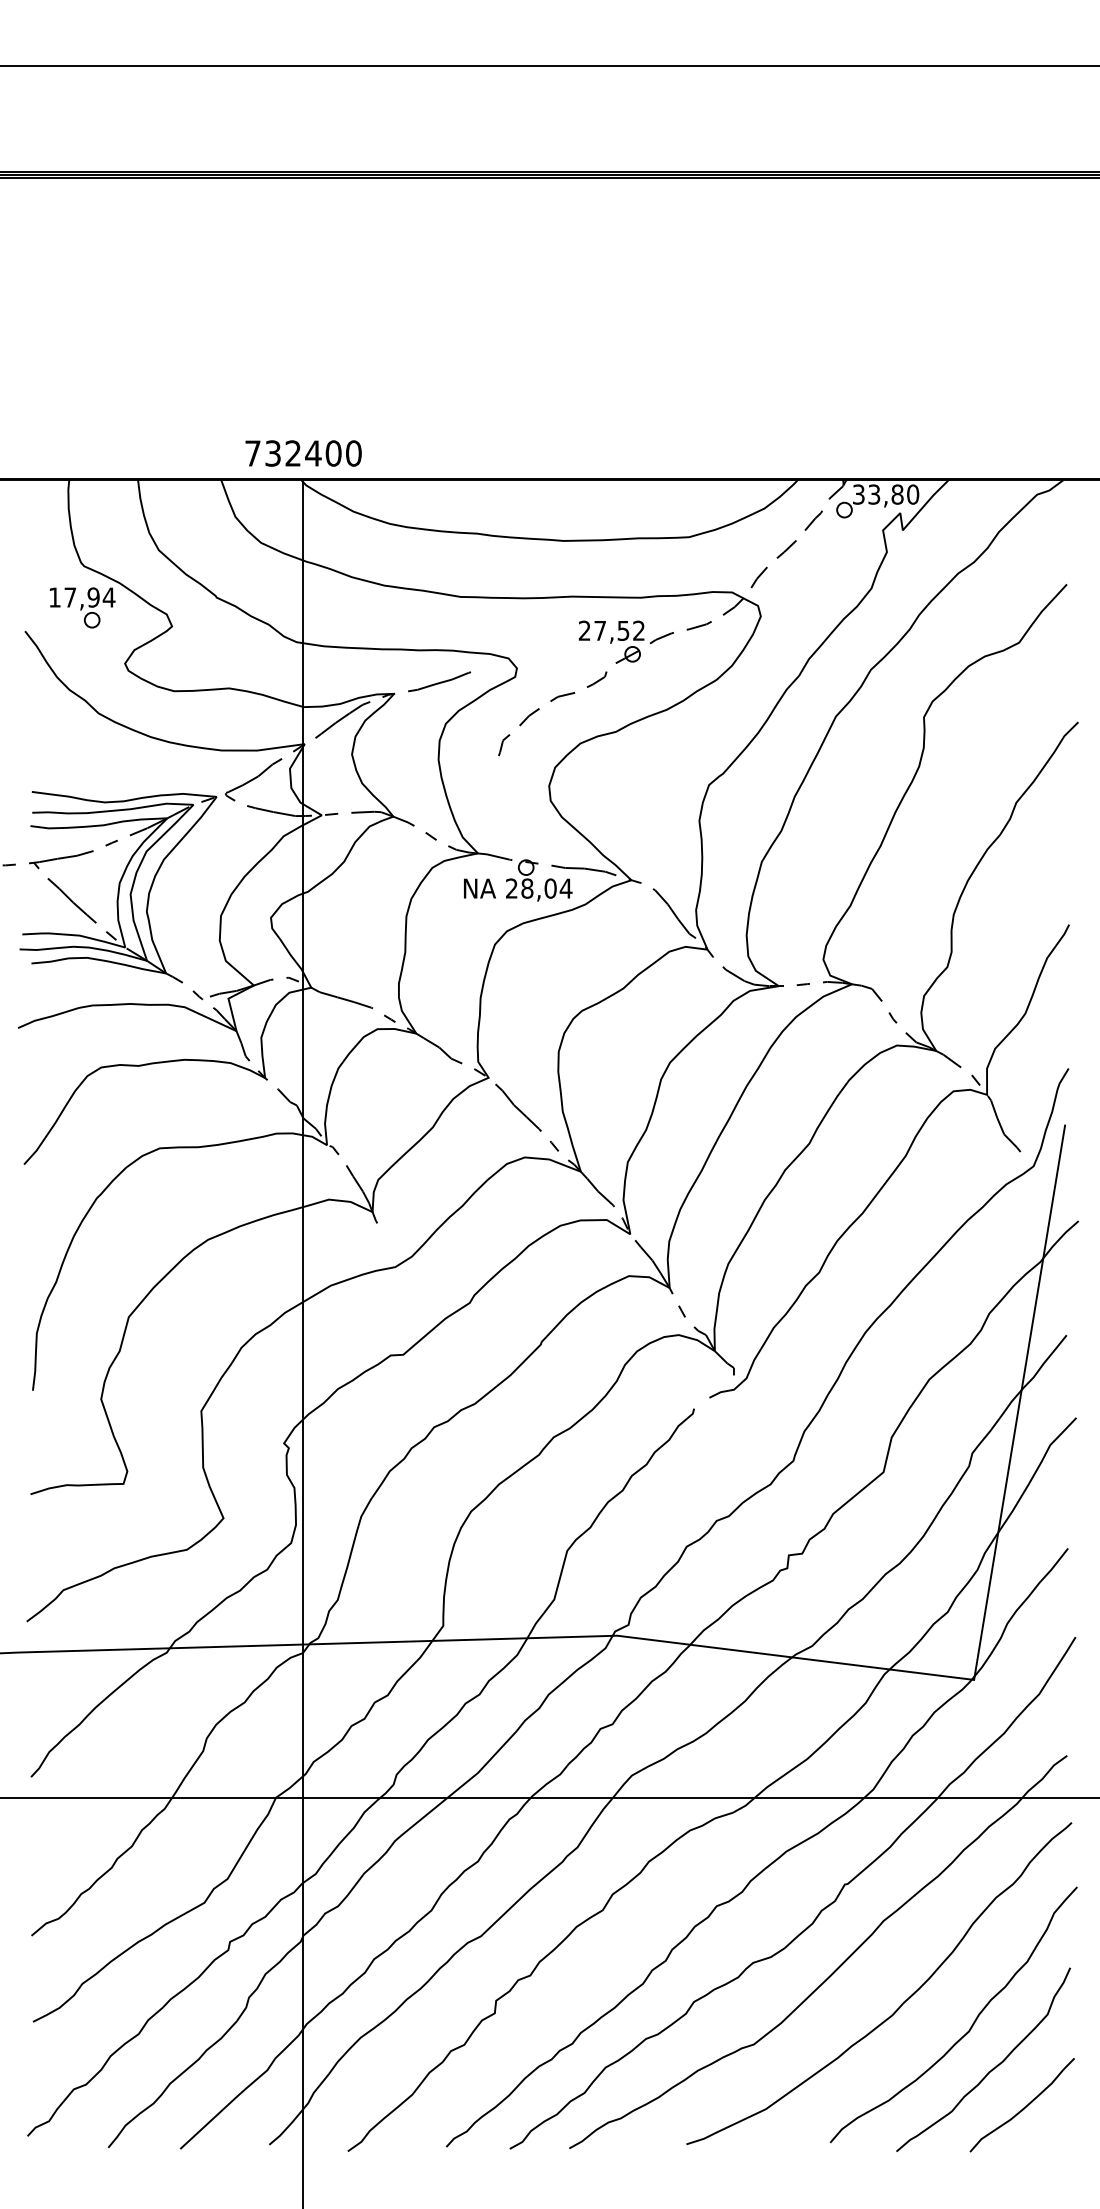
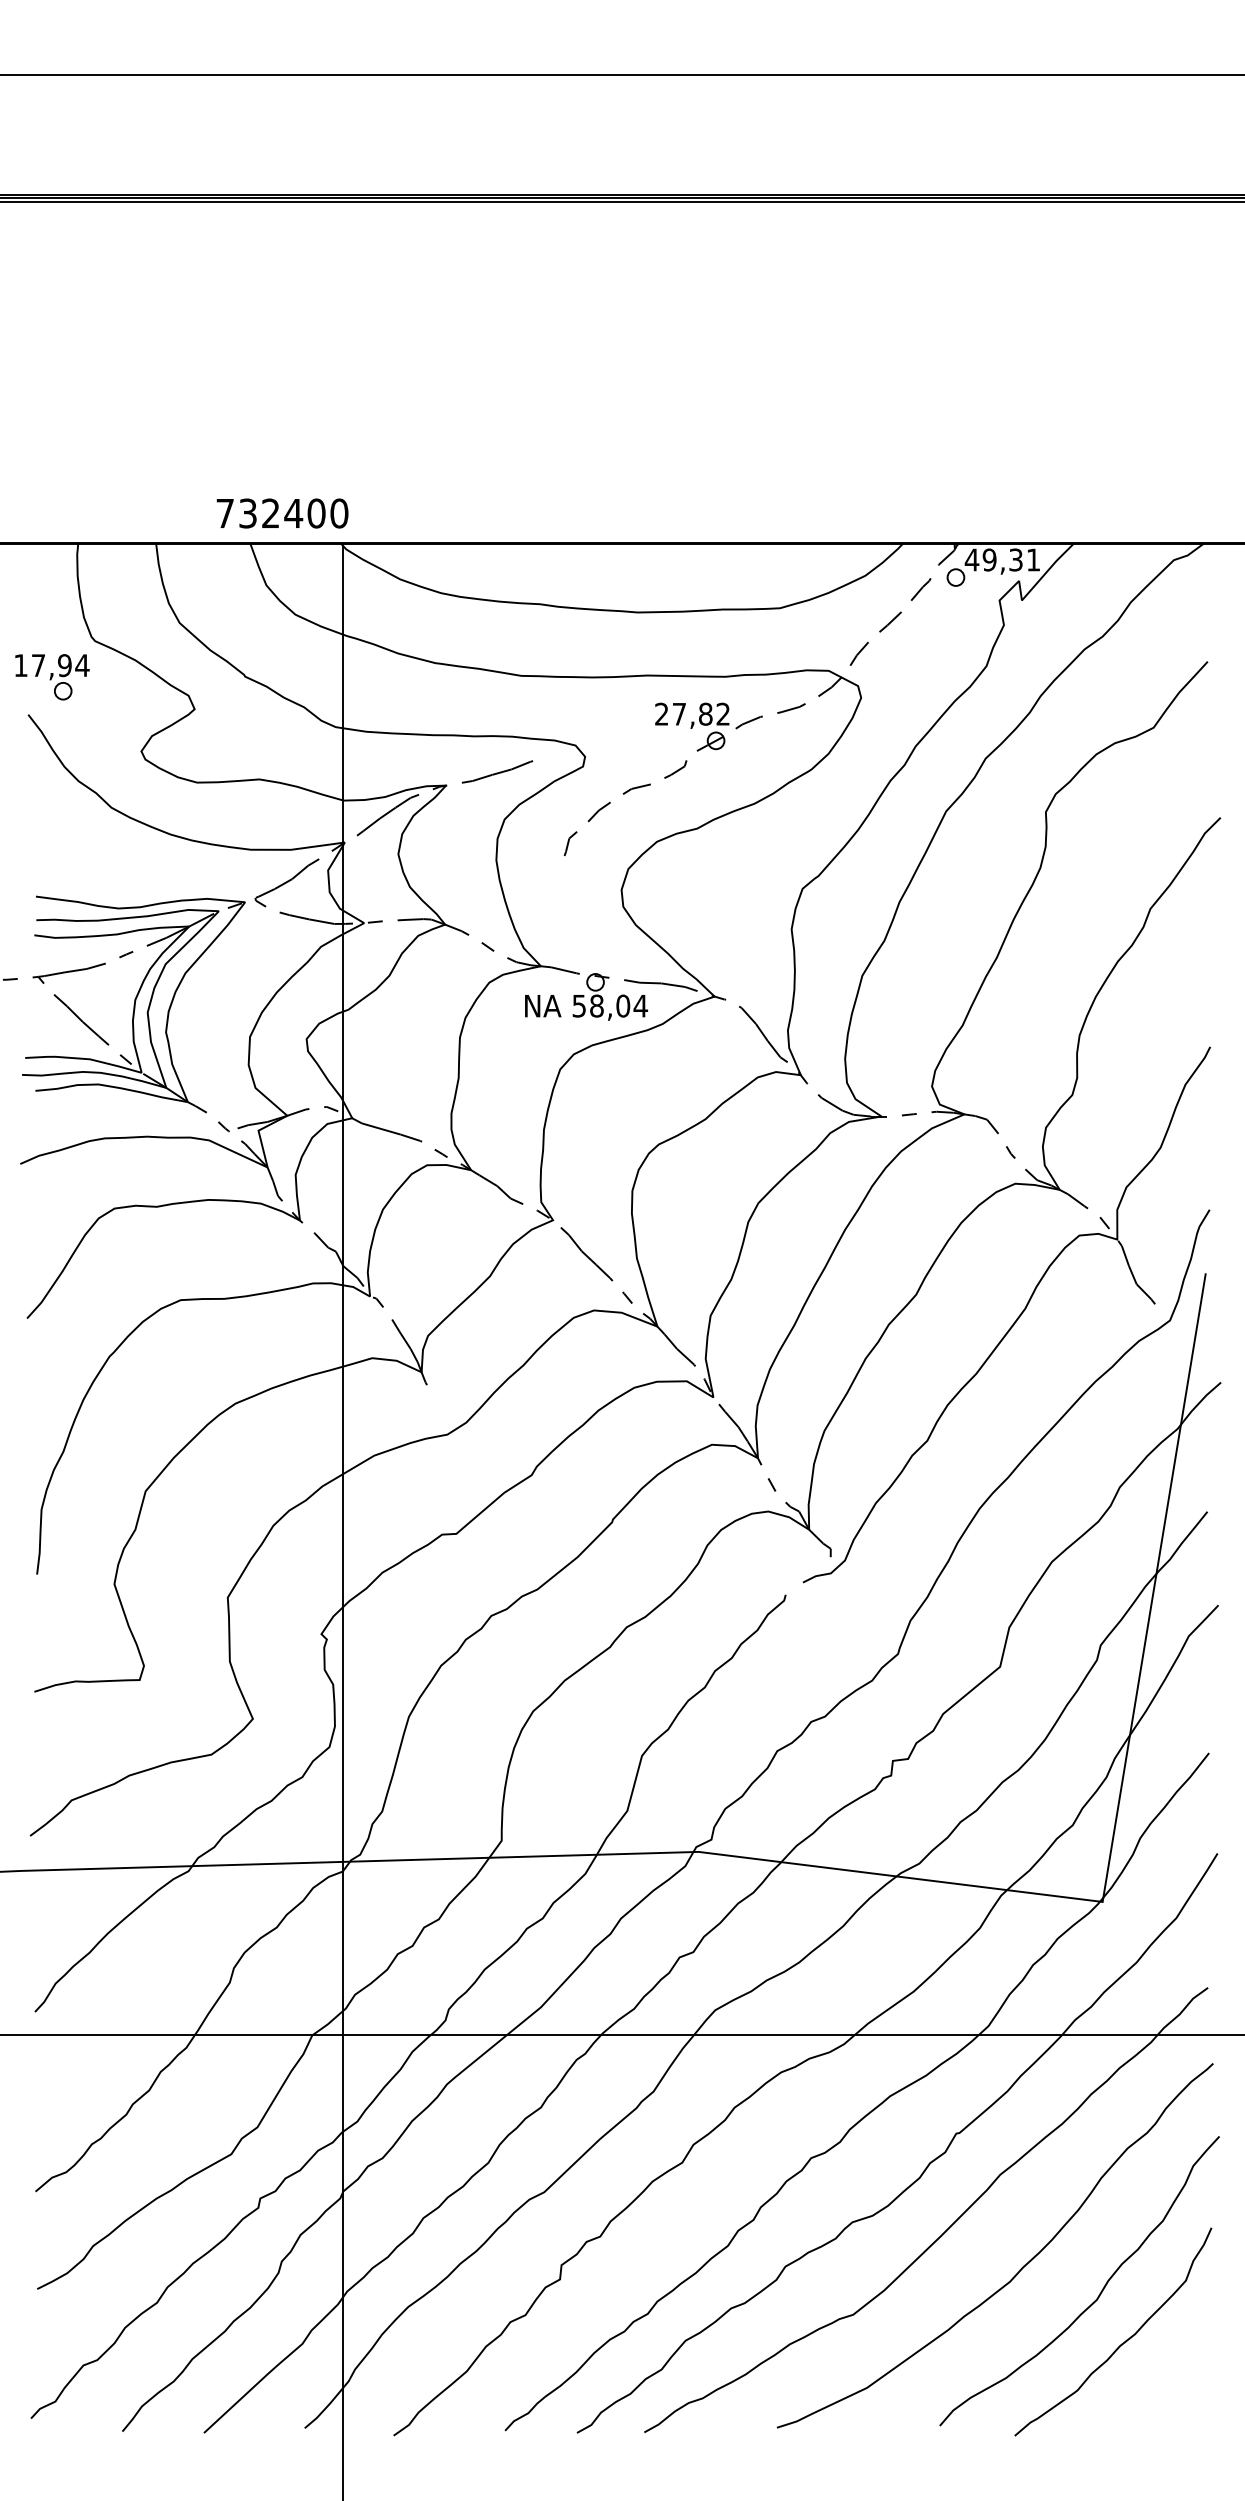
text: (303, 453) -> (282, 513), moved
text: (885, 494) -> (1002, 559), 33,80 -> 49,31
part: (82, 608) -> (52, 677), moved
text: (623, 630) -> (705, 713), 27,52 -> 27,82
text: (511, 888) -> (578, 1005), 28,04 -> 58,04
curve: (1024, 2107) -> (1159, 2385), removed

